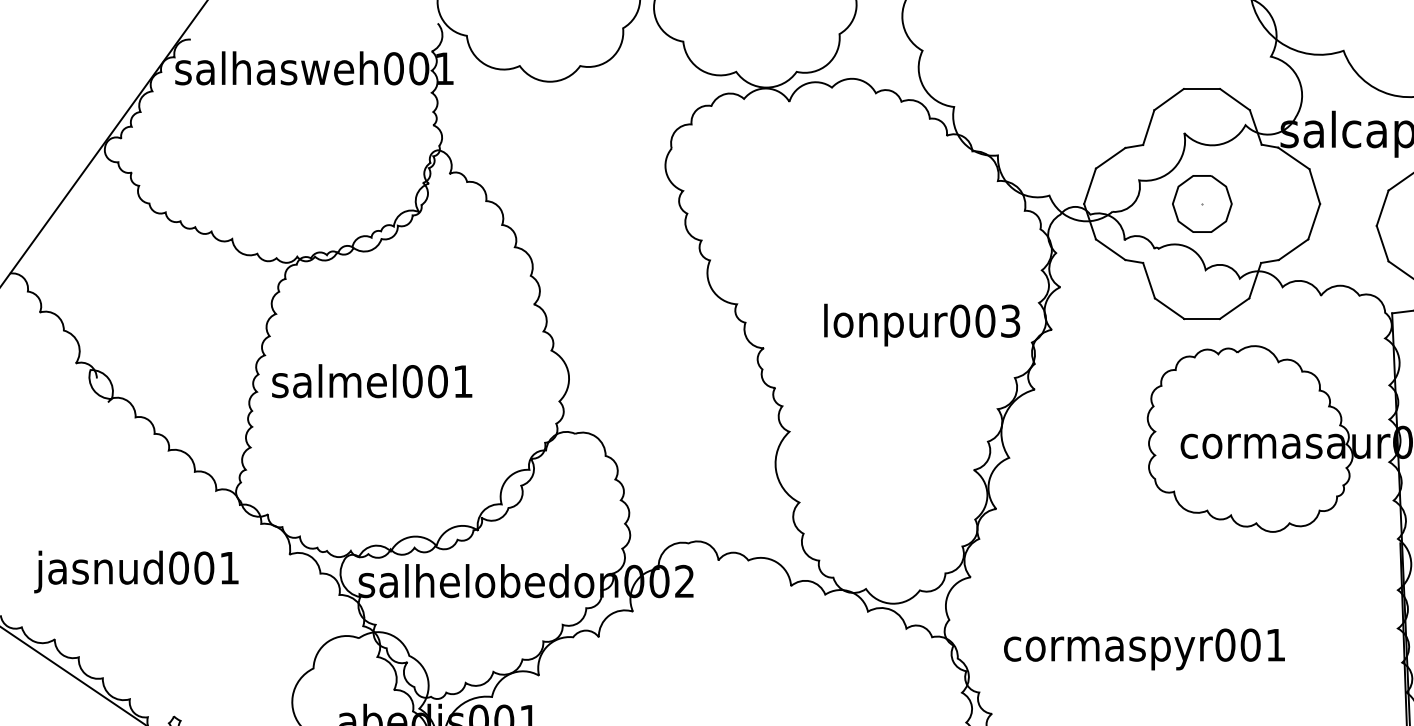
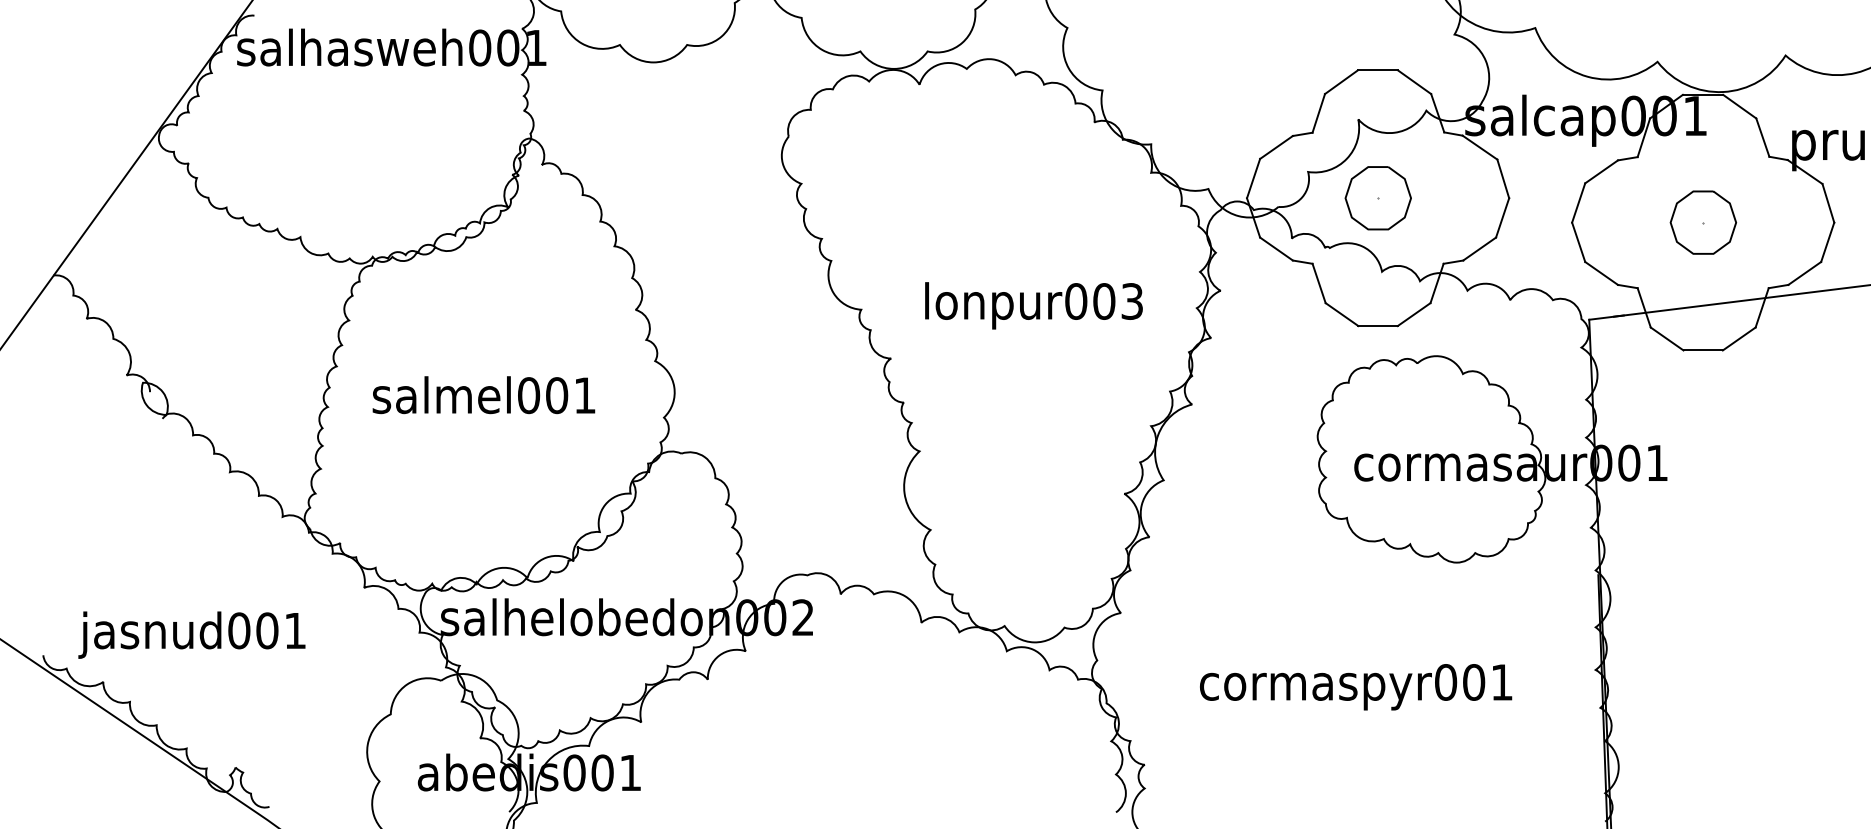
text: (921, 324) -> (1033, 305), moved
text: (371, 381) -> (483, 395), moved
text: (135, 571) -> (191, 634), moved
text: (1144, 649) -> (1356, 687), moved

